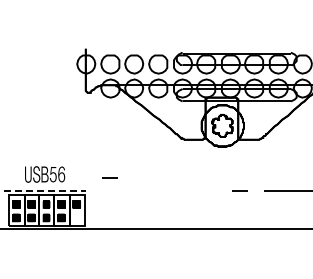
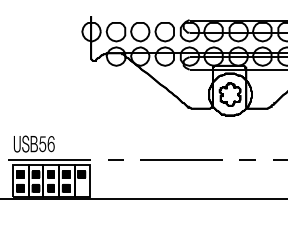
text: (45, 174) -> (34, 144), moved
line: (109, 177) -> (115, 160), moved
line: (45, 190) -> (50, 160), dashed -> solid
line: (174, 190) -> (181, 160), added

